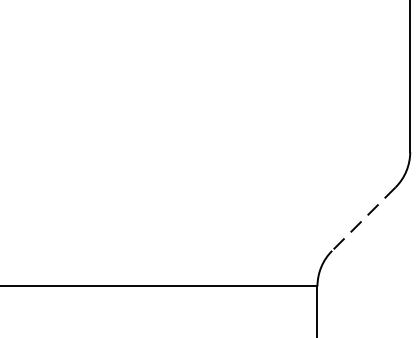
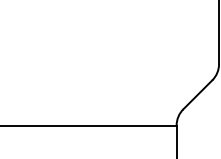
line: (363, 220) -> (197, 95), dashed -> solid

